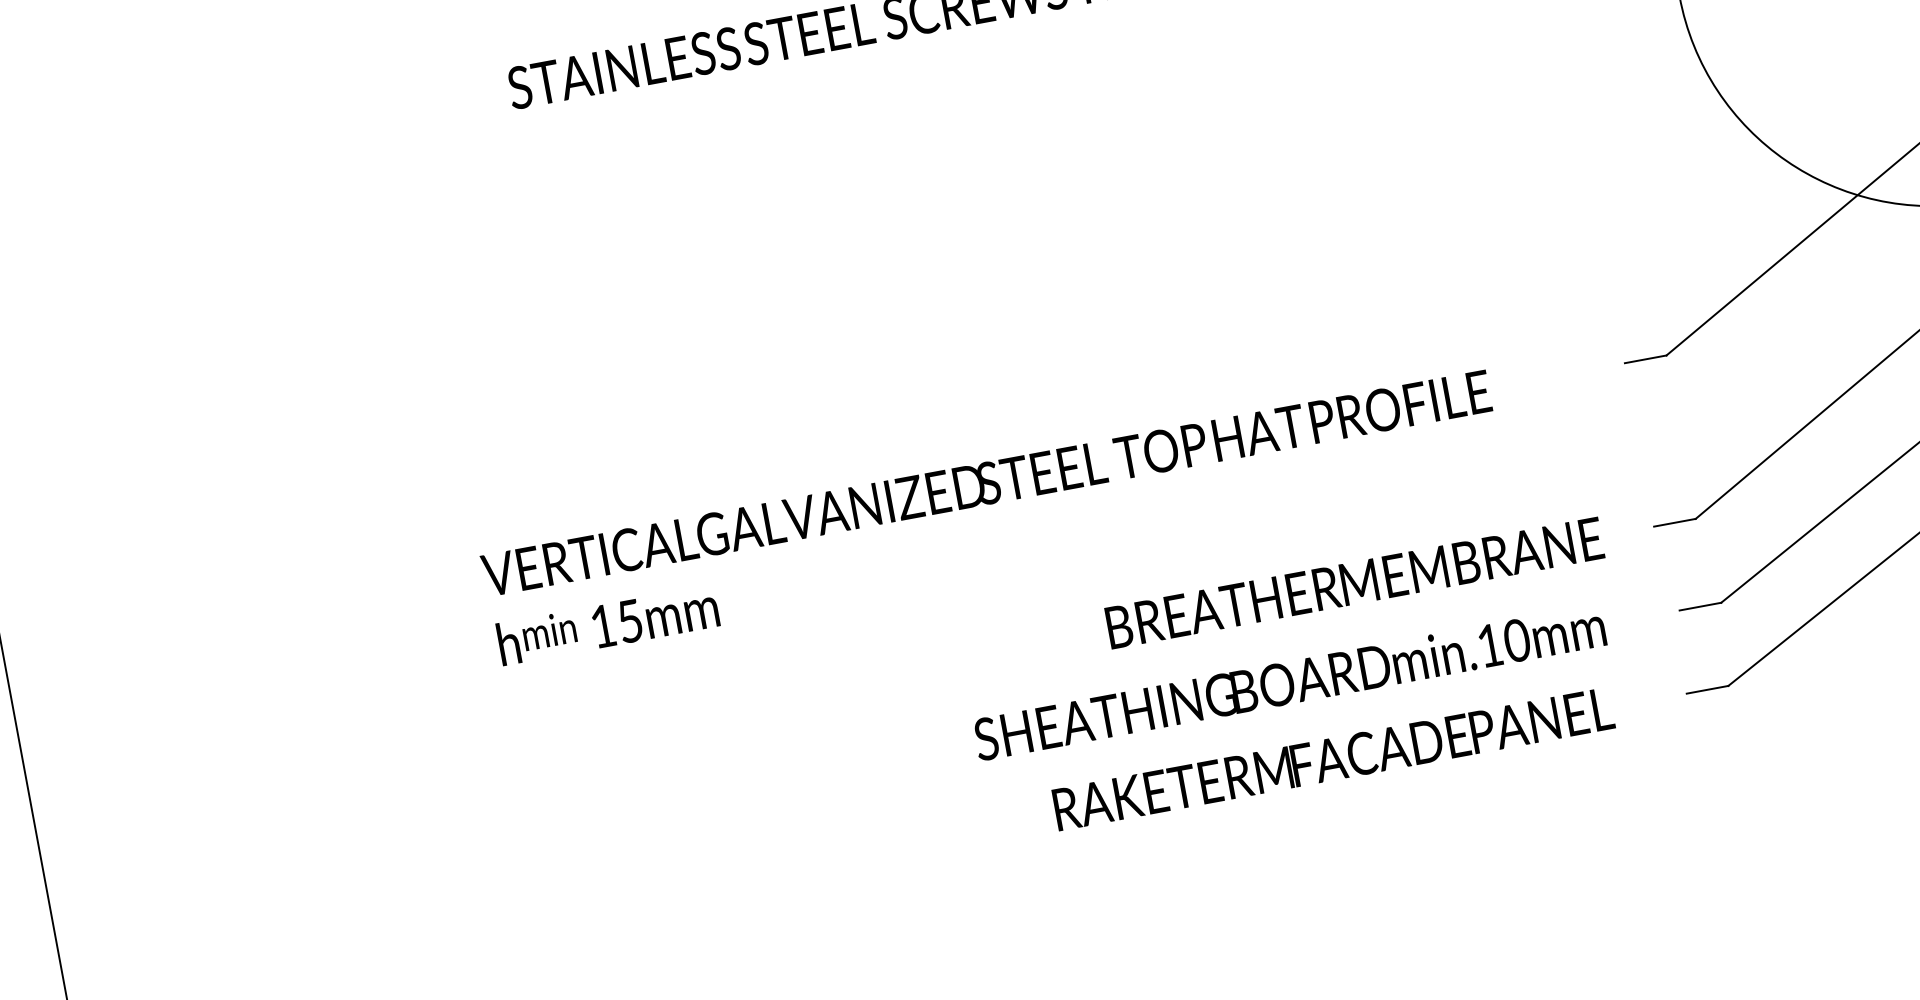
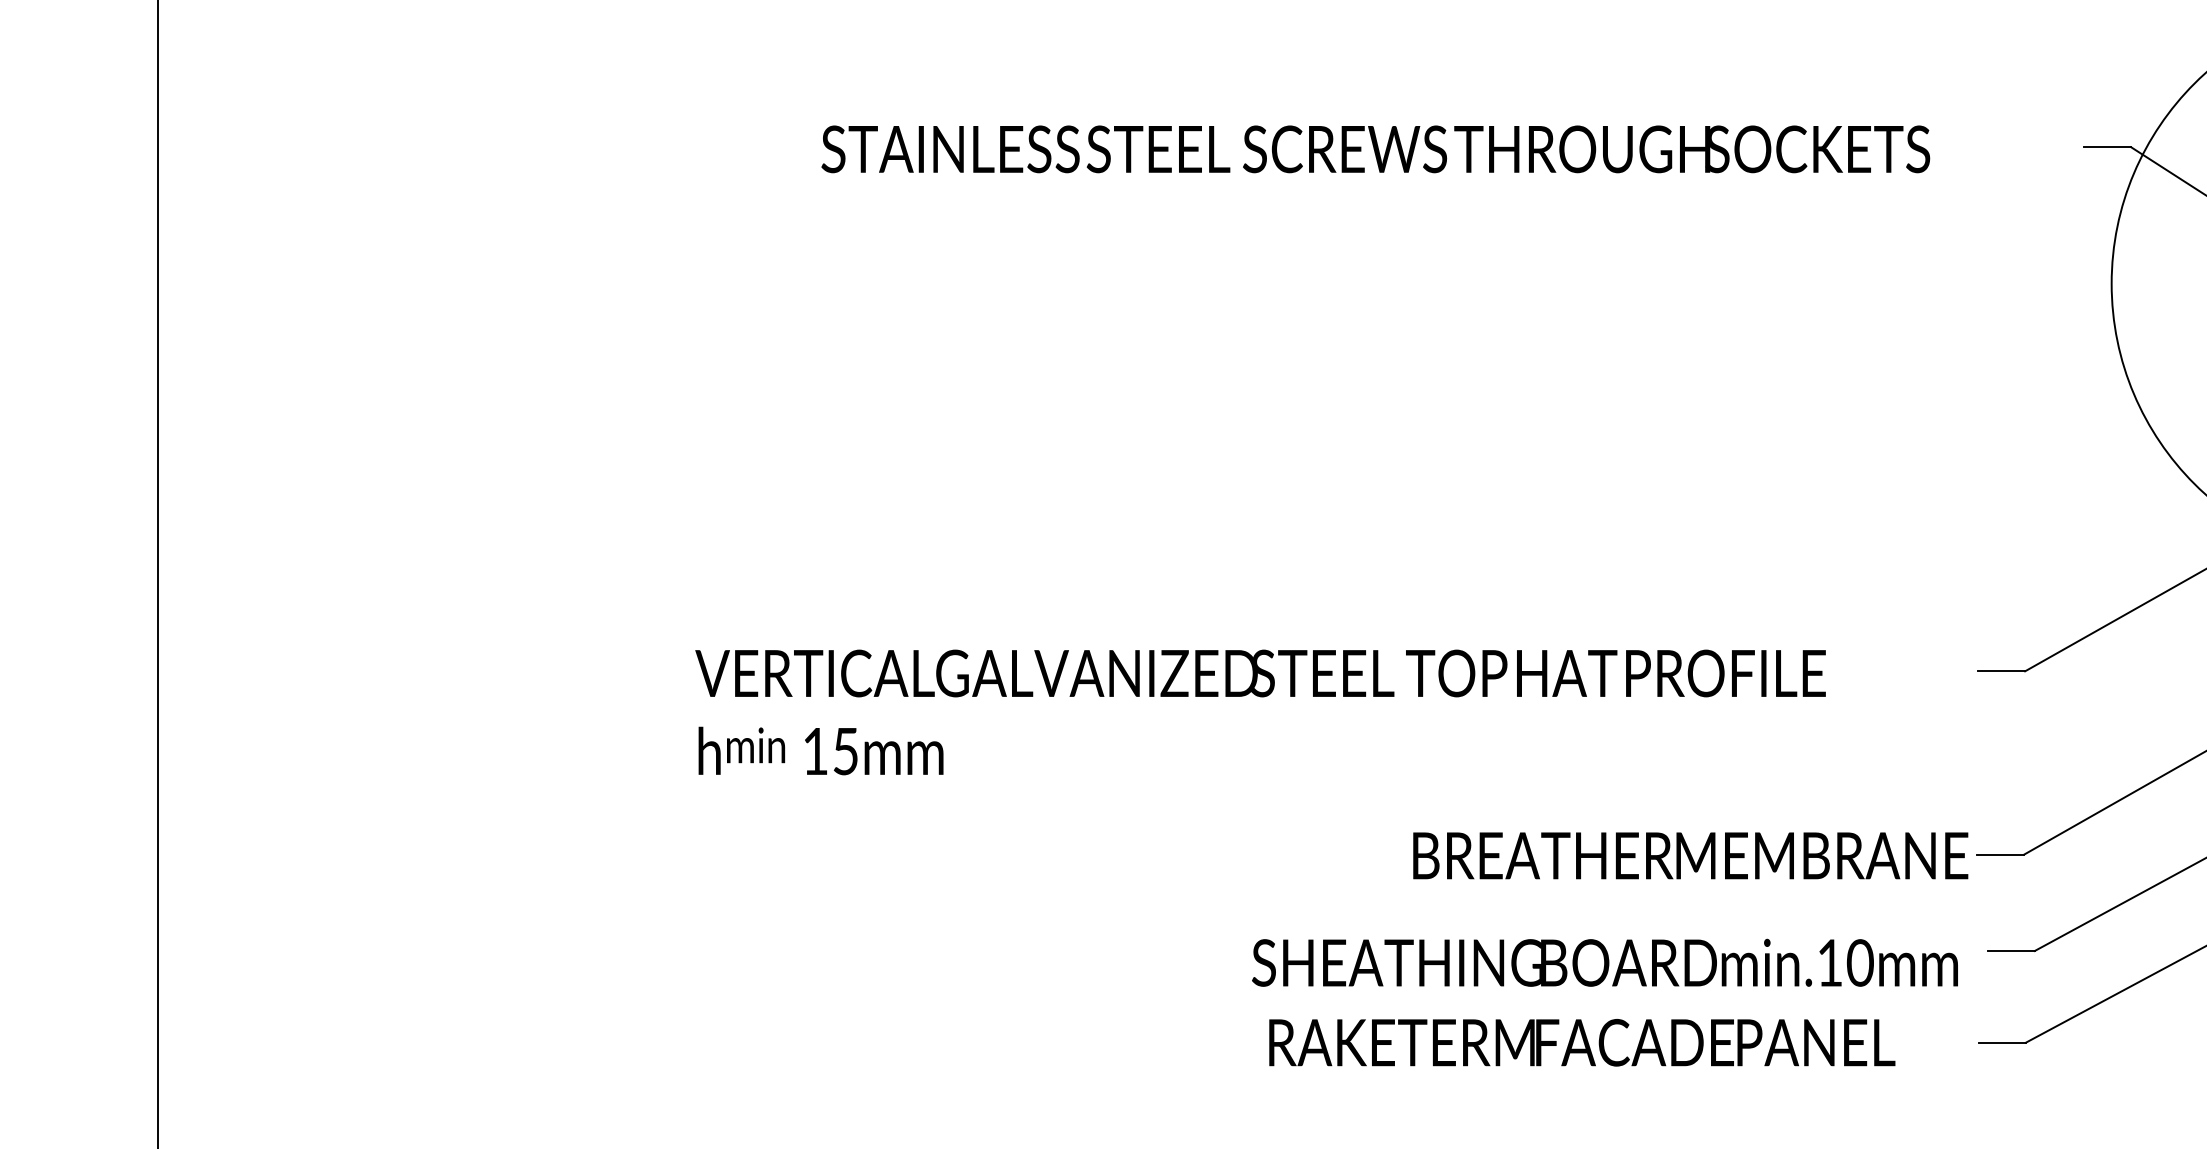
text: (1354, 582) -> (1690, 855), moved
text: (1289, 682) -> (1604, 962), moved

